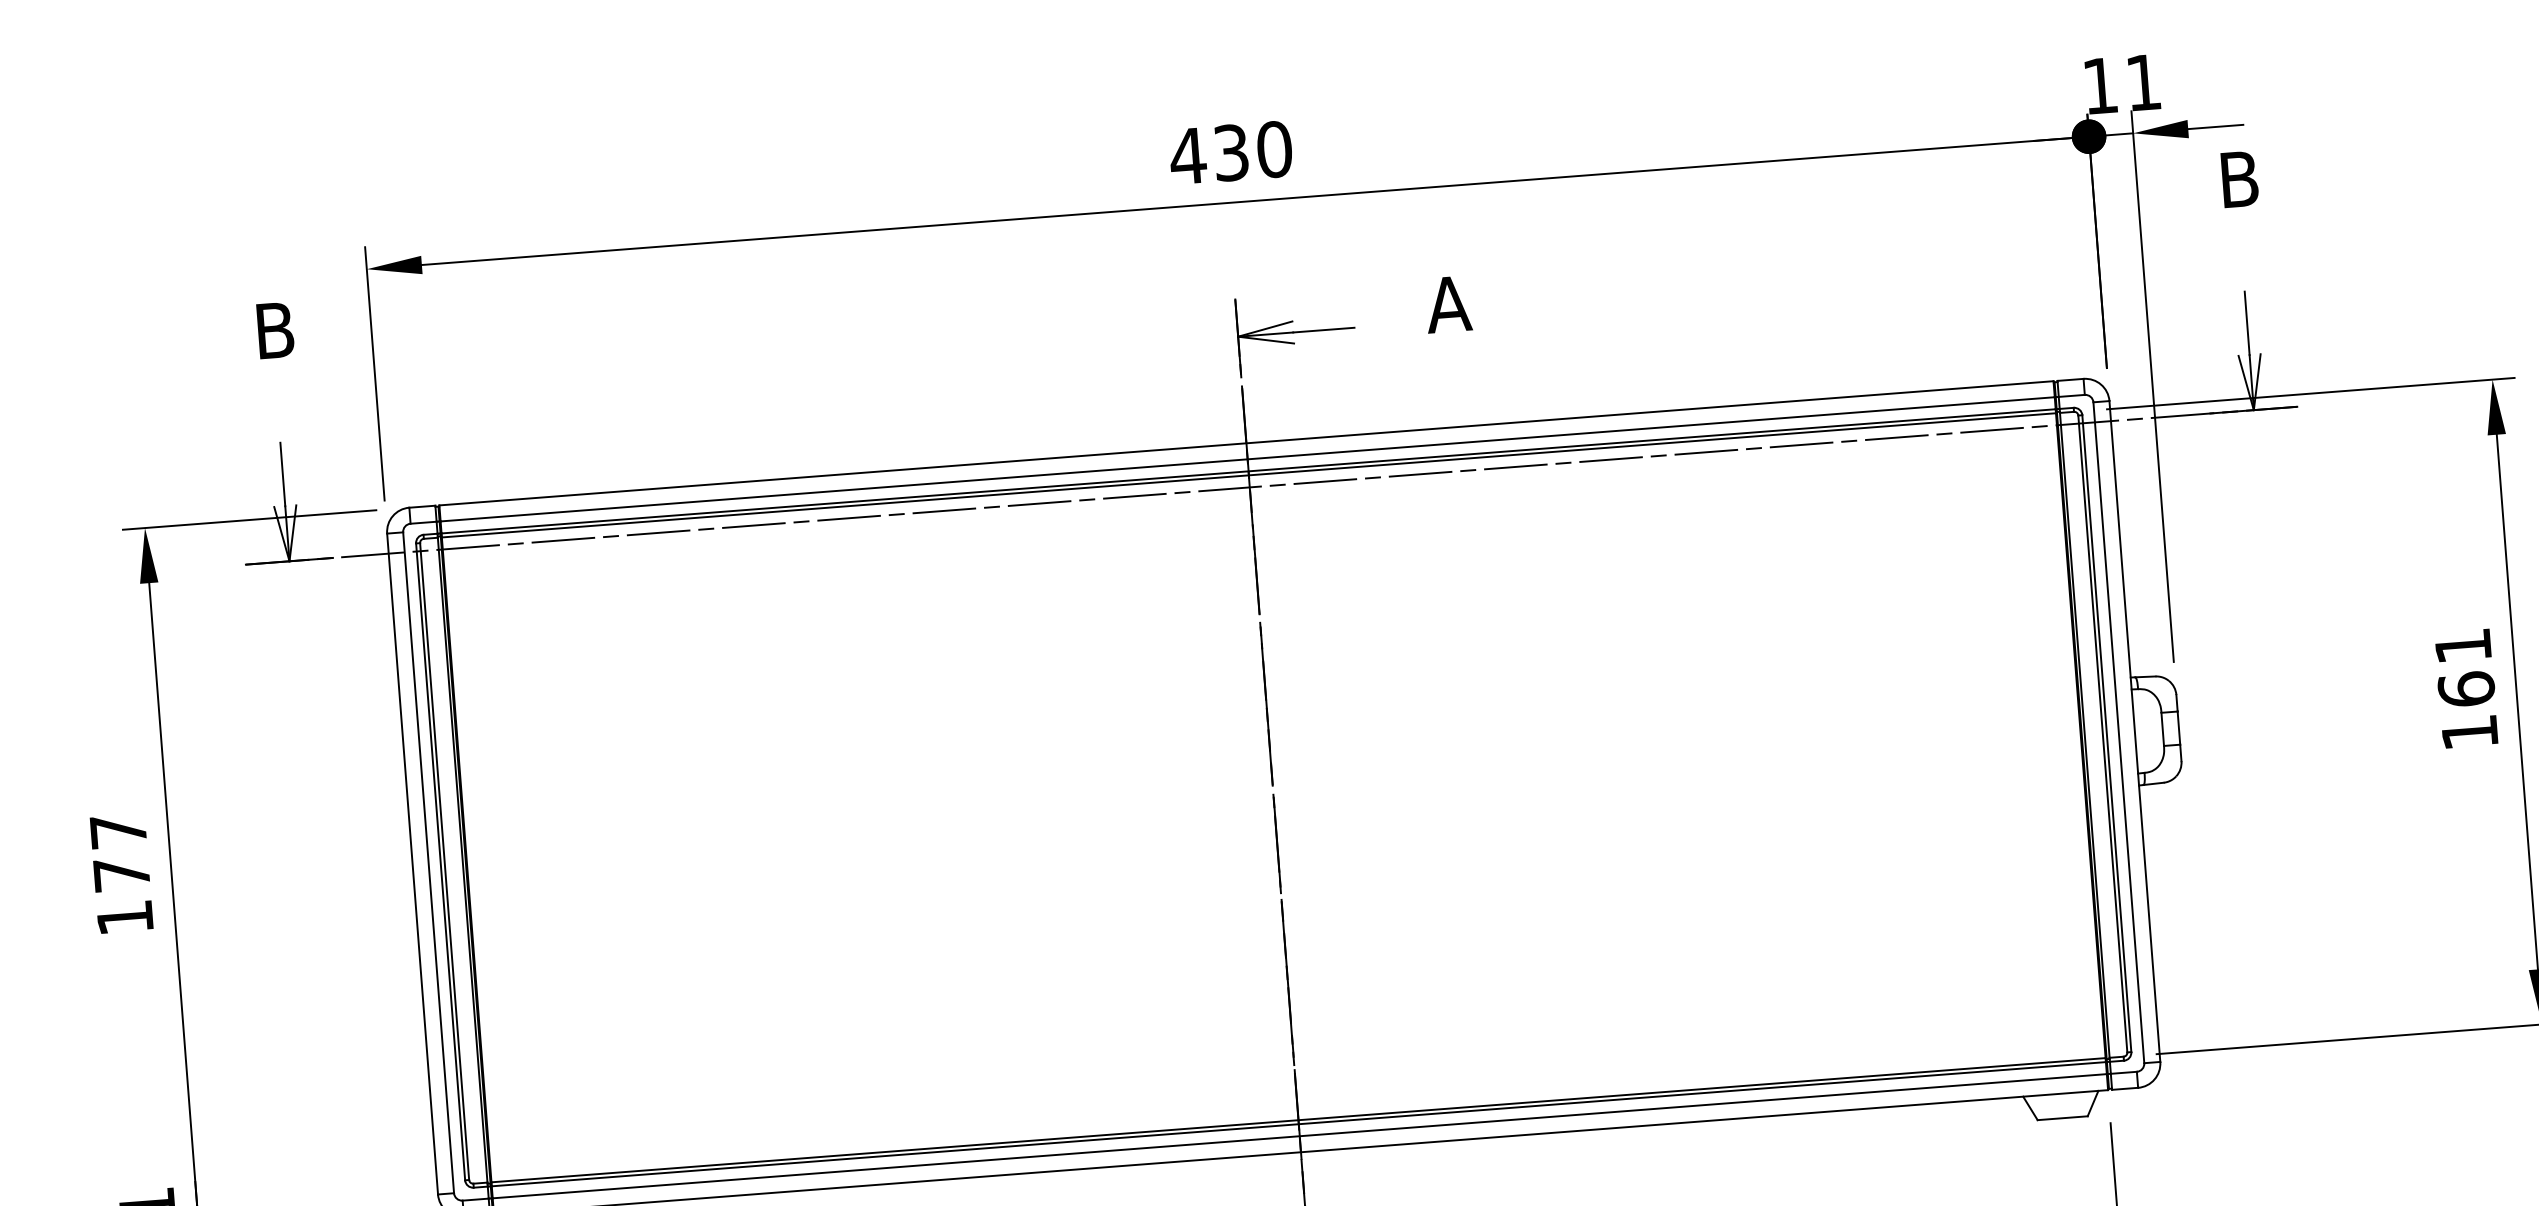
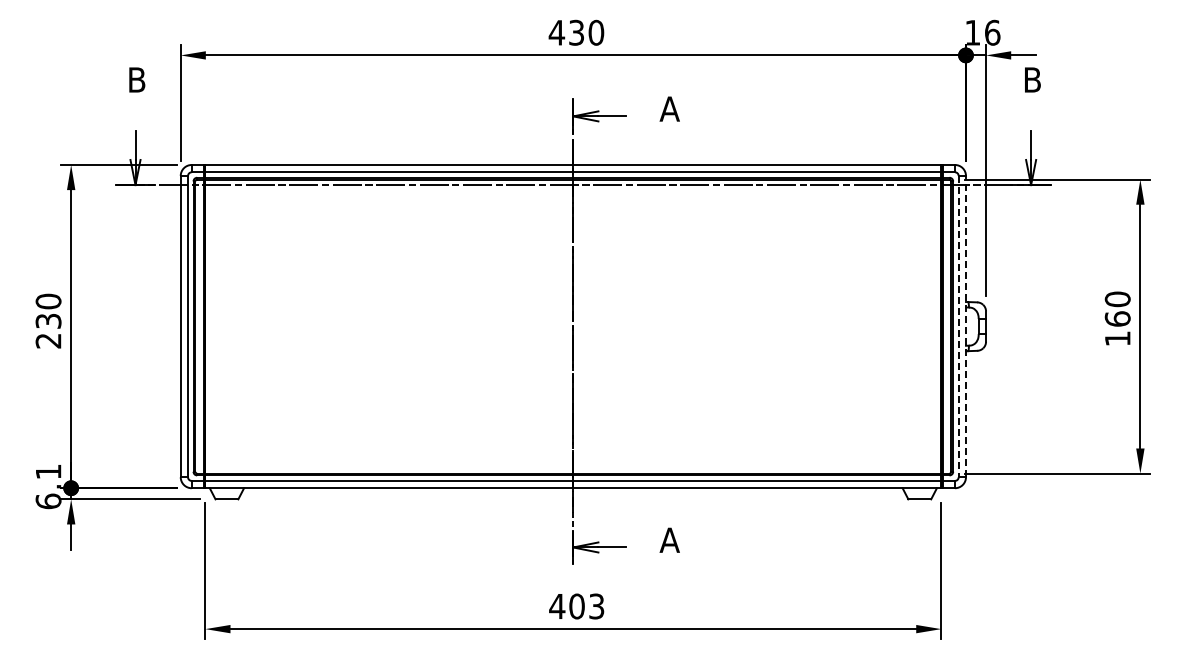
text: (2143, 81) -> (992, 32), 11 -> 16
text: (2462, 646) -> (1117, 299), 161 -> 160
line: (2133, 731) -> (965, 326), solid -> dashed
line: (2118, 732) -> (958, 326), solid -> dashed
text: (121, 872) -> (48, 320), 177 -> 230

